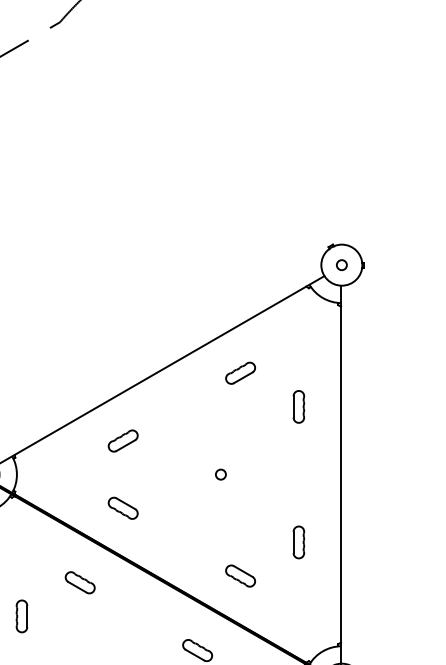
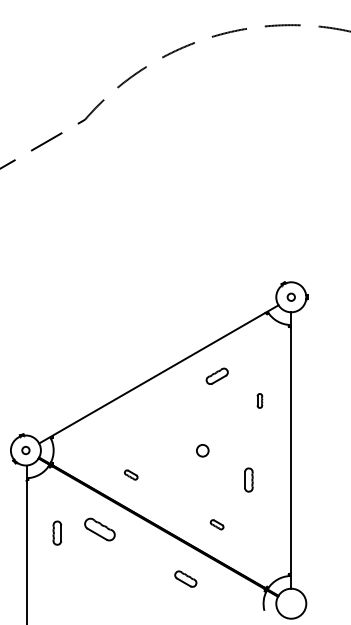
part: (298, 406) -> (259, 400), size x0.6
part: (121, 440) -> (130, 425), removed
circle: (220, 473) -> (202, 449), size x1.6
part: (121, 507) -> (130, 474), size x0.6
part: (298, 541) -> (248, 479), moved
part: (239, 575) -> (216, 524), size x0.6
part: (79, 582) -> (99, 529), size x1.4
part: (22, 615) -> (57, 532), moved

